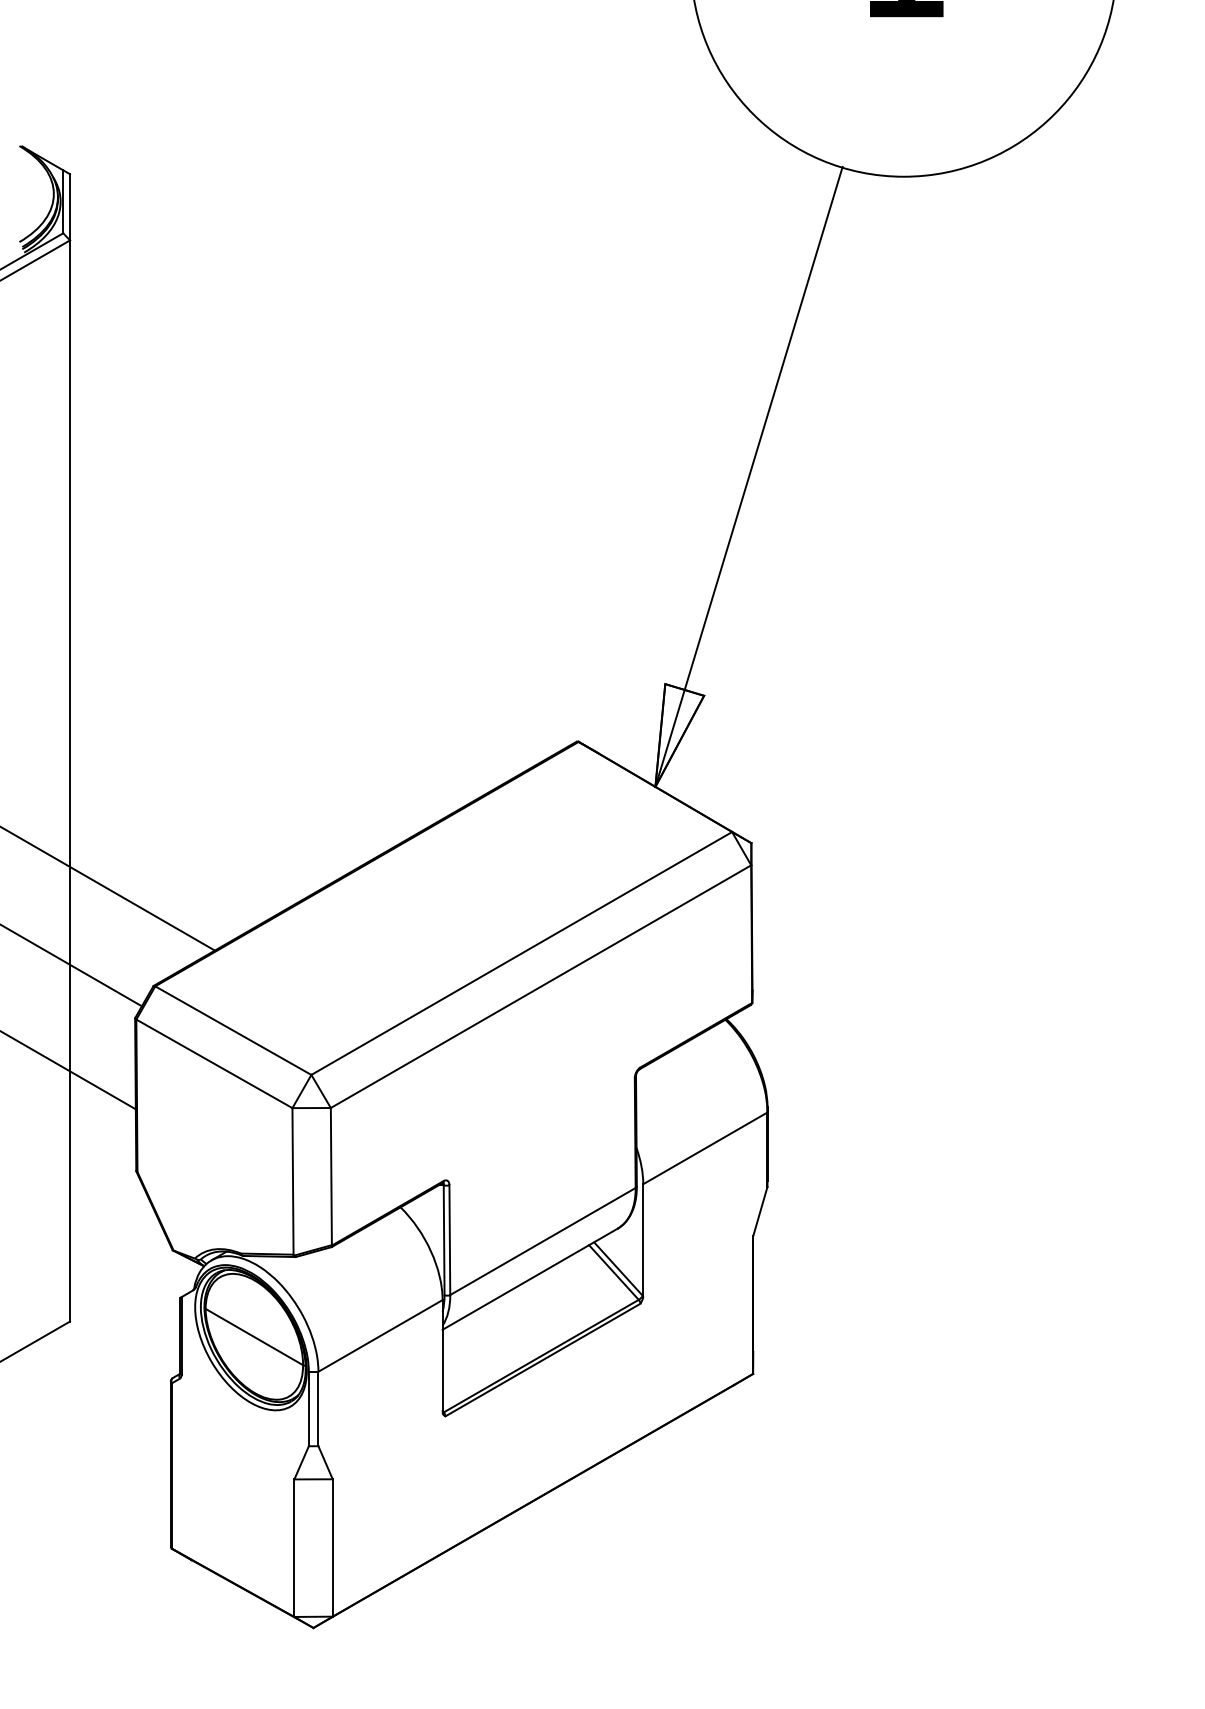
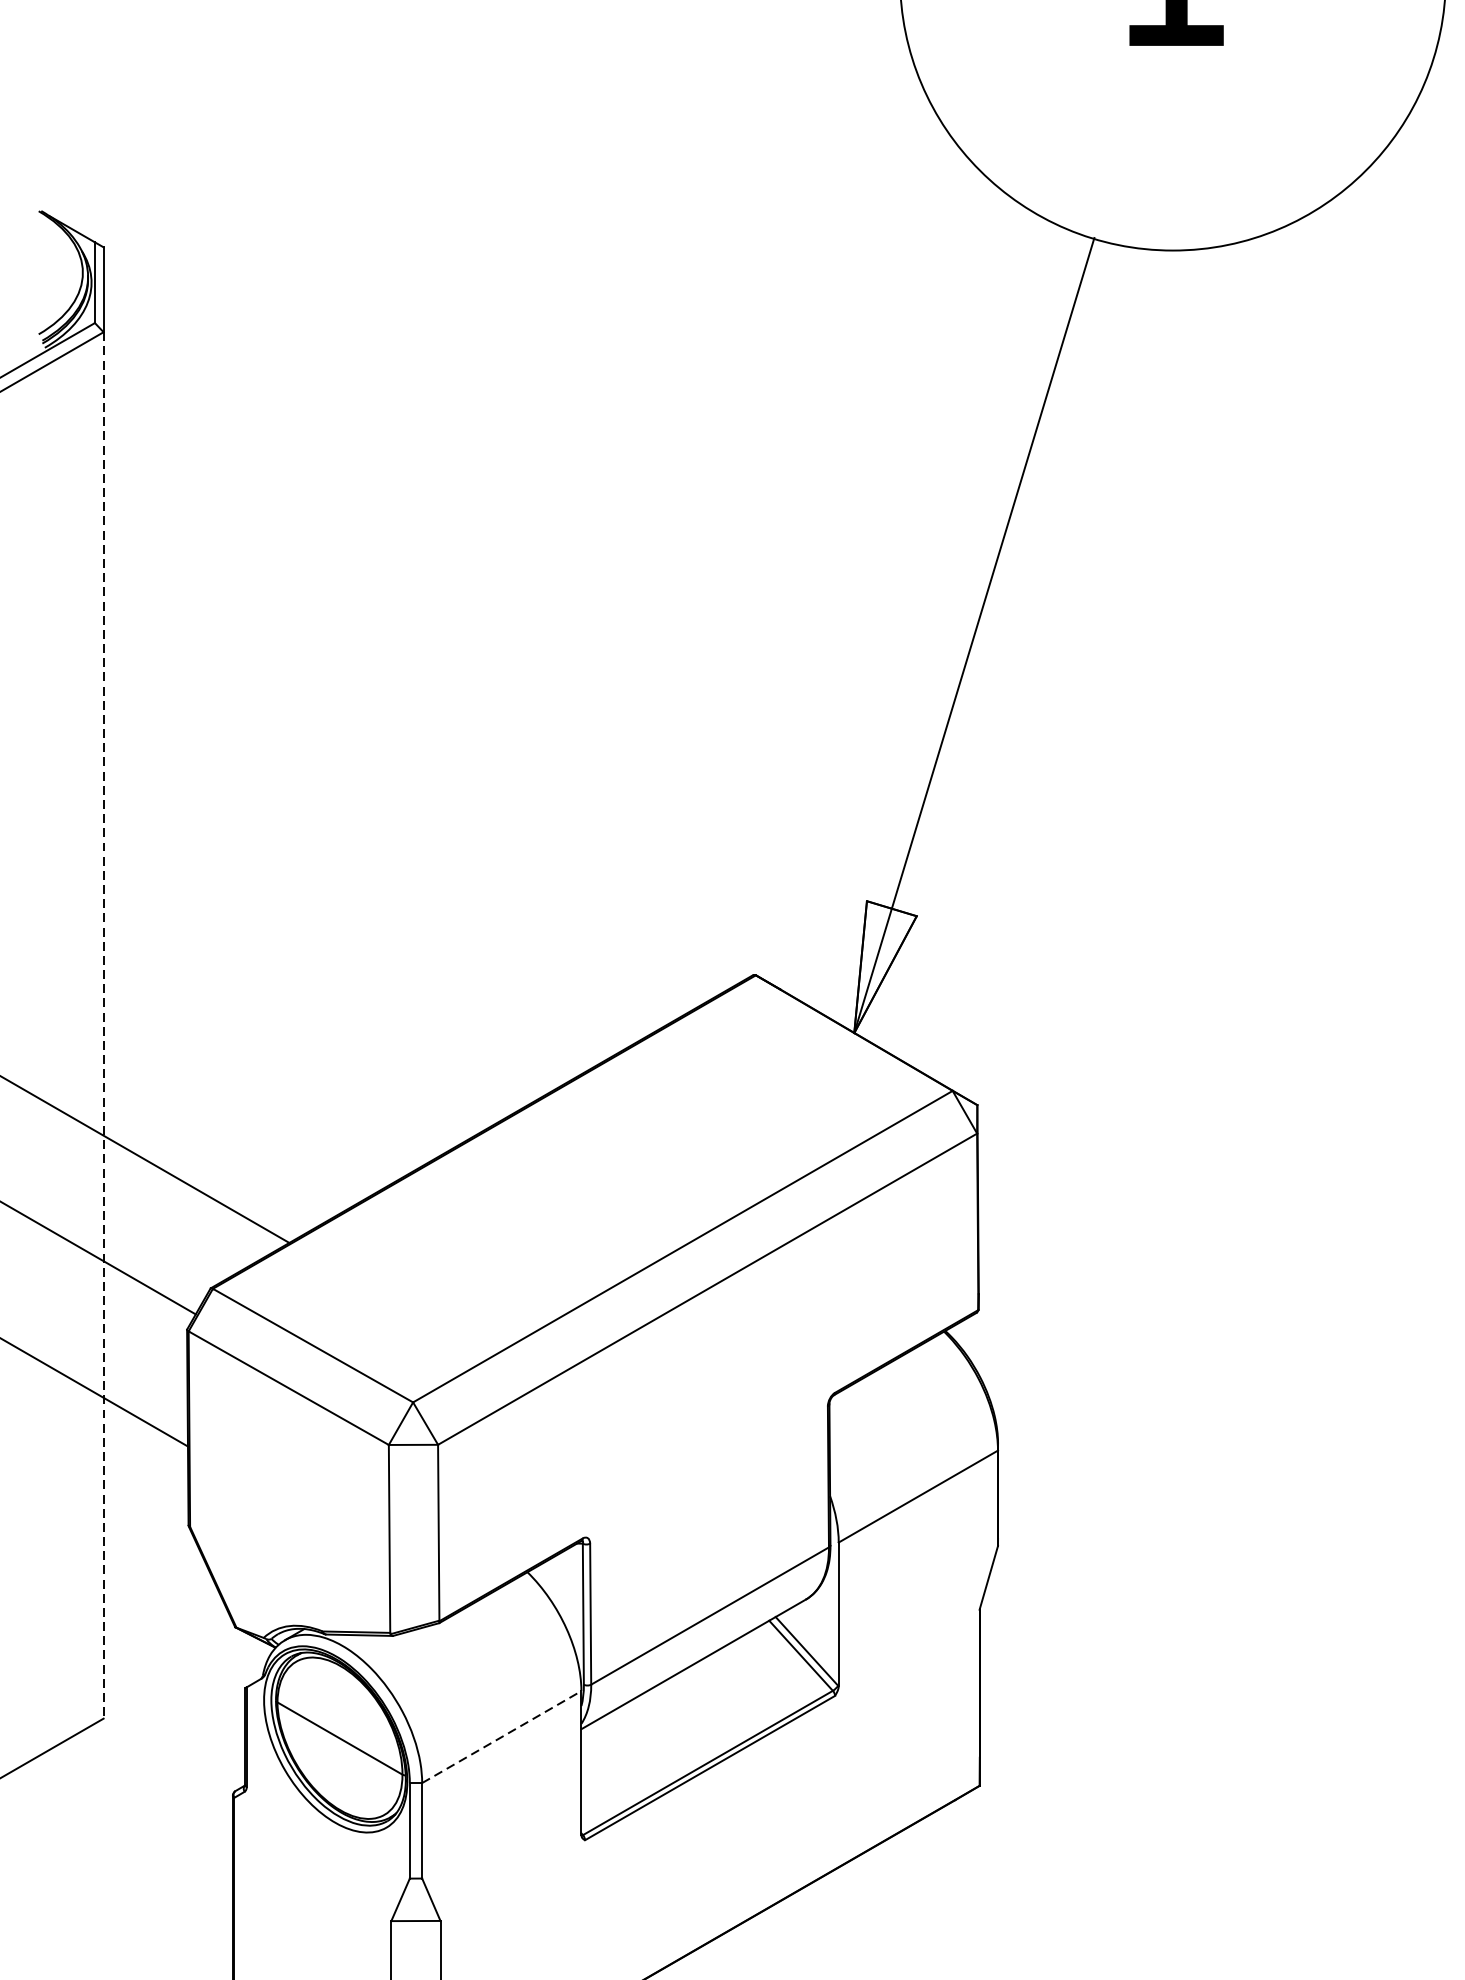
line: (70, 780) -> (104, 1024), solid -> dashed
line: (380, 1335) -> (501, 1736), solid -> dashed

